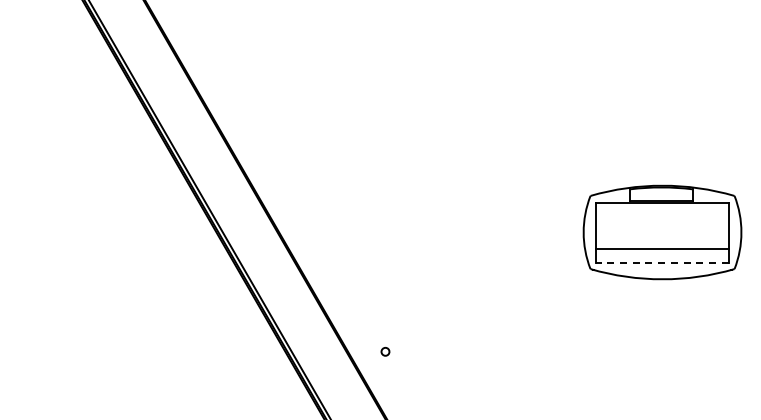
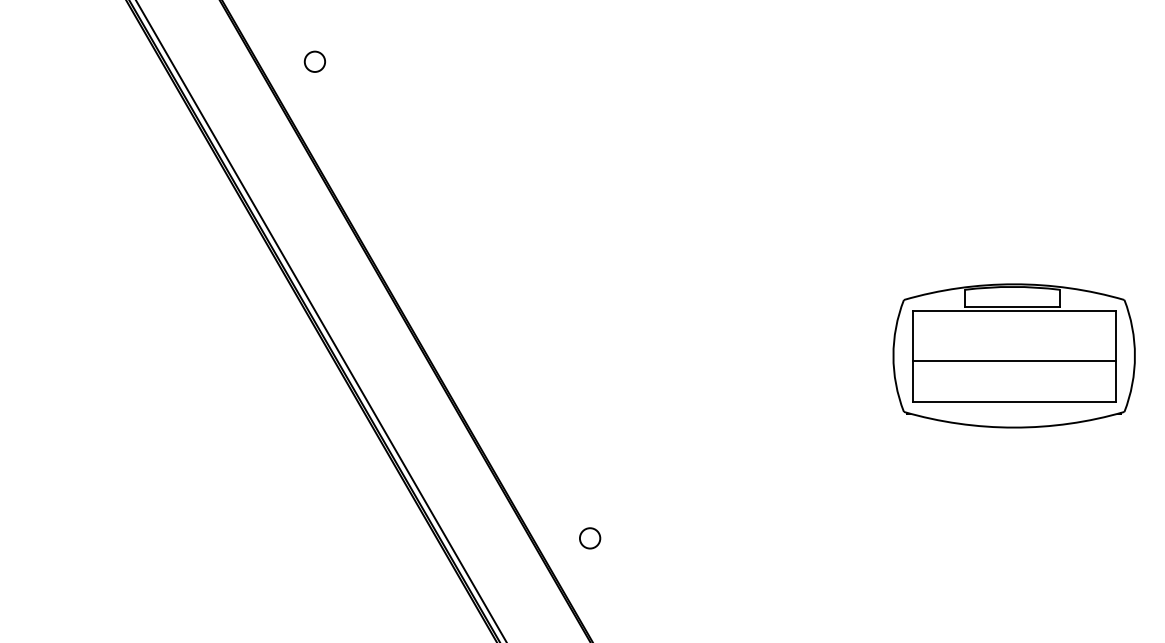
circle: (205, 39) -> (314, 60), added
line: (662, 249) -> (1014, 362), moved
line: (662, 262) -> (1014, 401), dashed -> solid
circle: (385, 351) -> (590, 538), size x1.67

